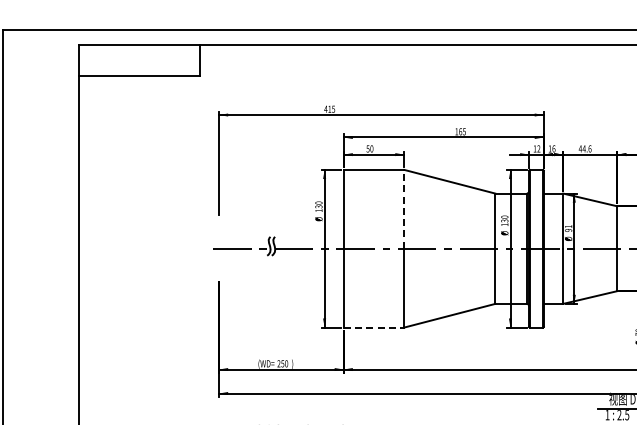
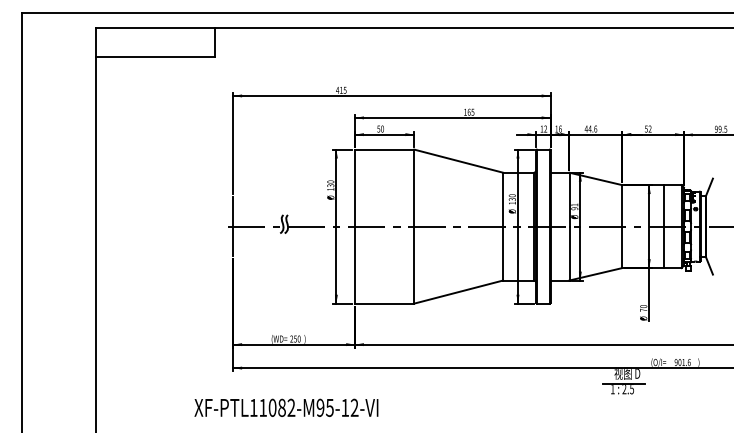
line: (404, 209) -> (414, 188), dashed -> solid
line: (219, 248) -> (233, 226), added
line: (373, 327) -> (384, 303), dashed -> solid

